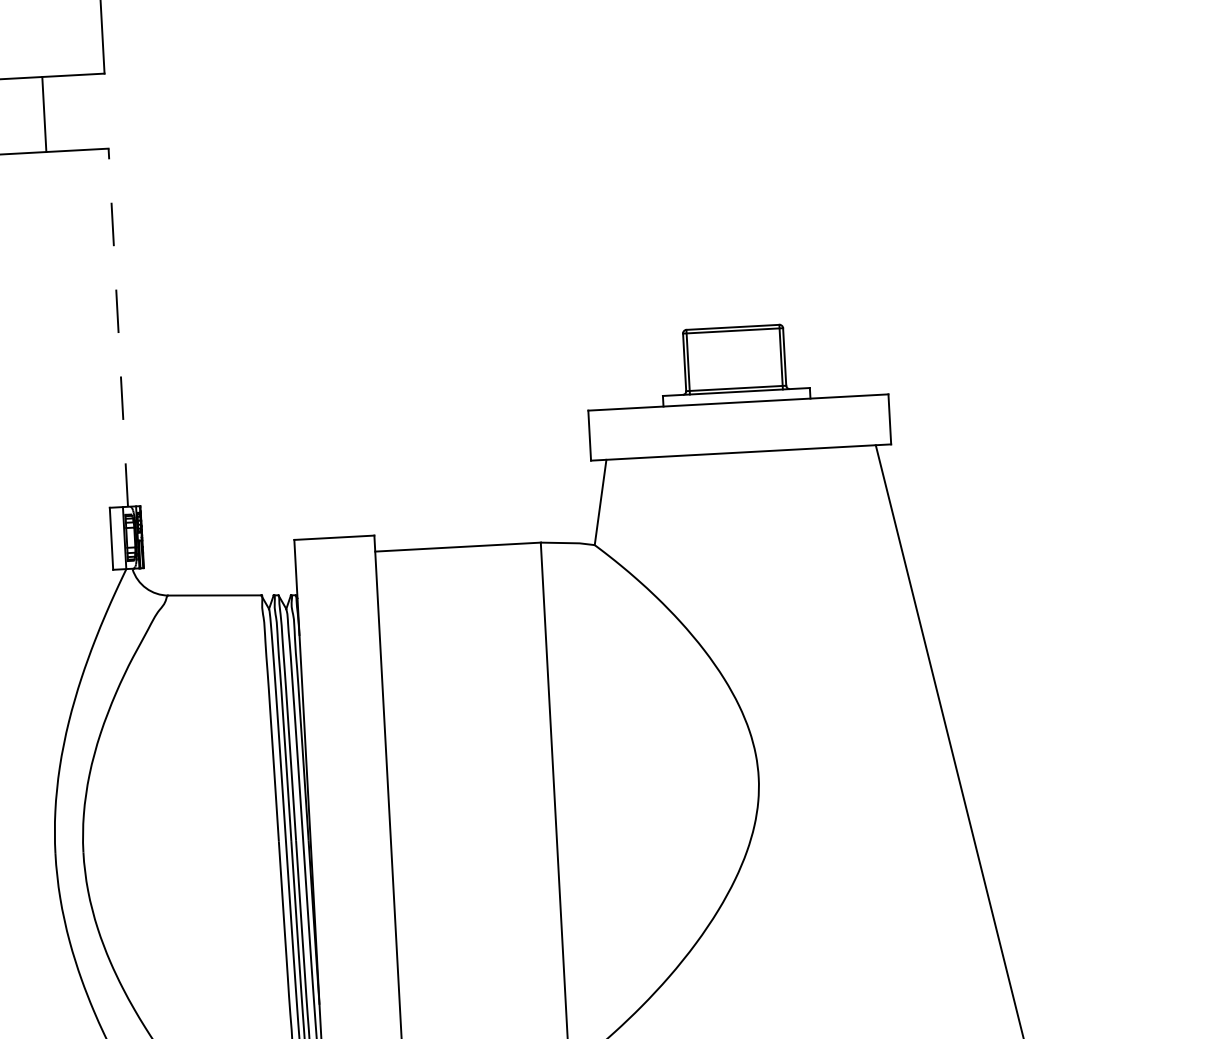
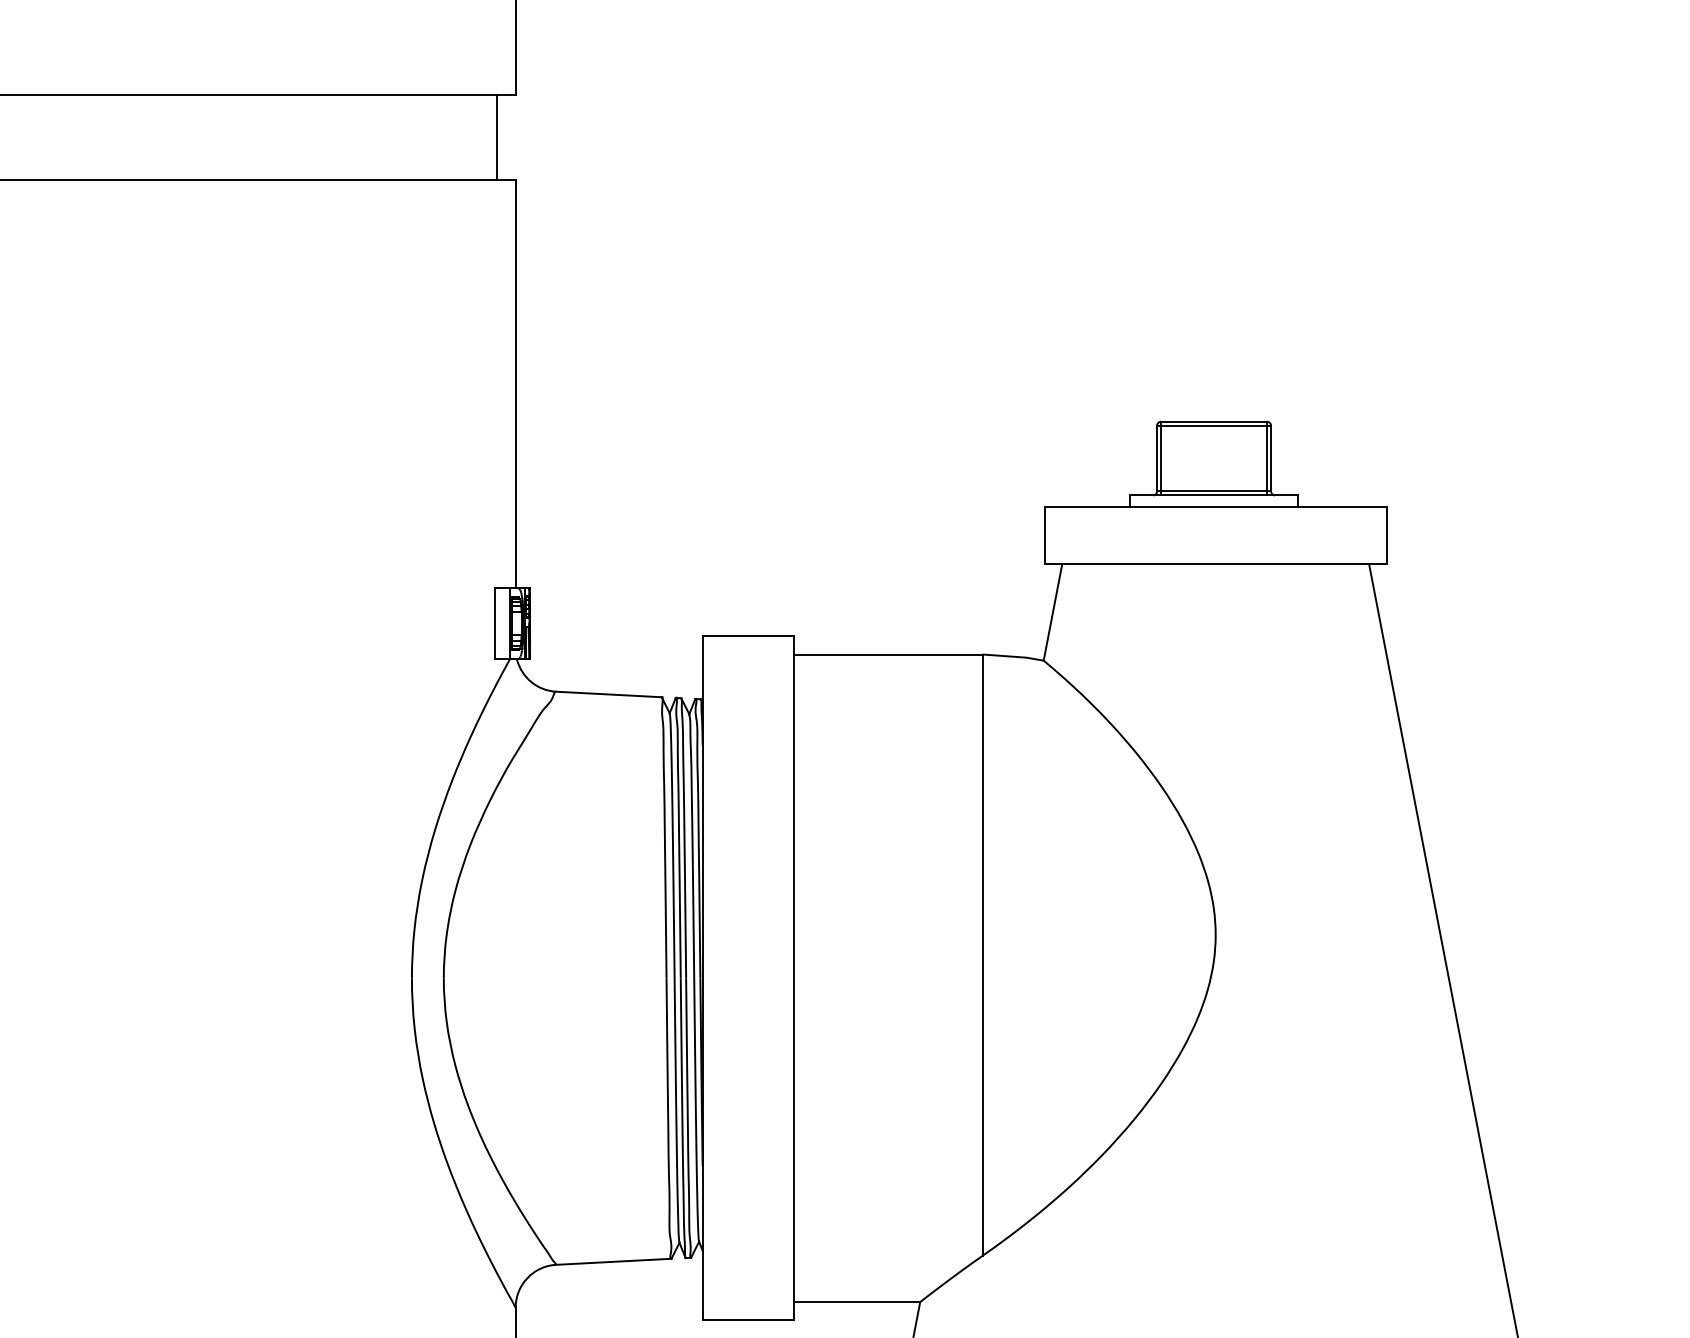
line: (44, 114) -> (496, 137), moved
line: (118, 327) -> (515, 383), dashed -> solid

